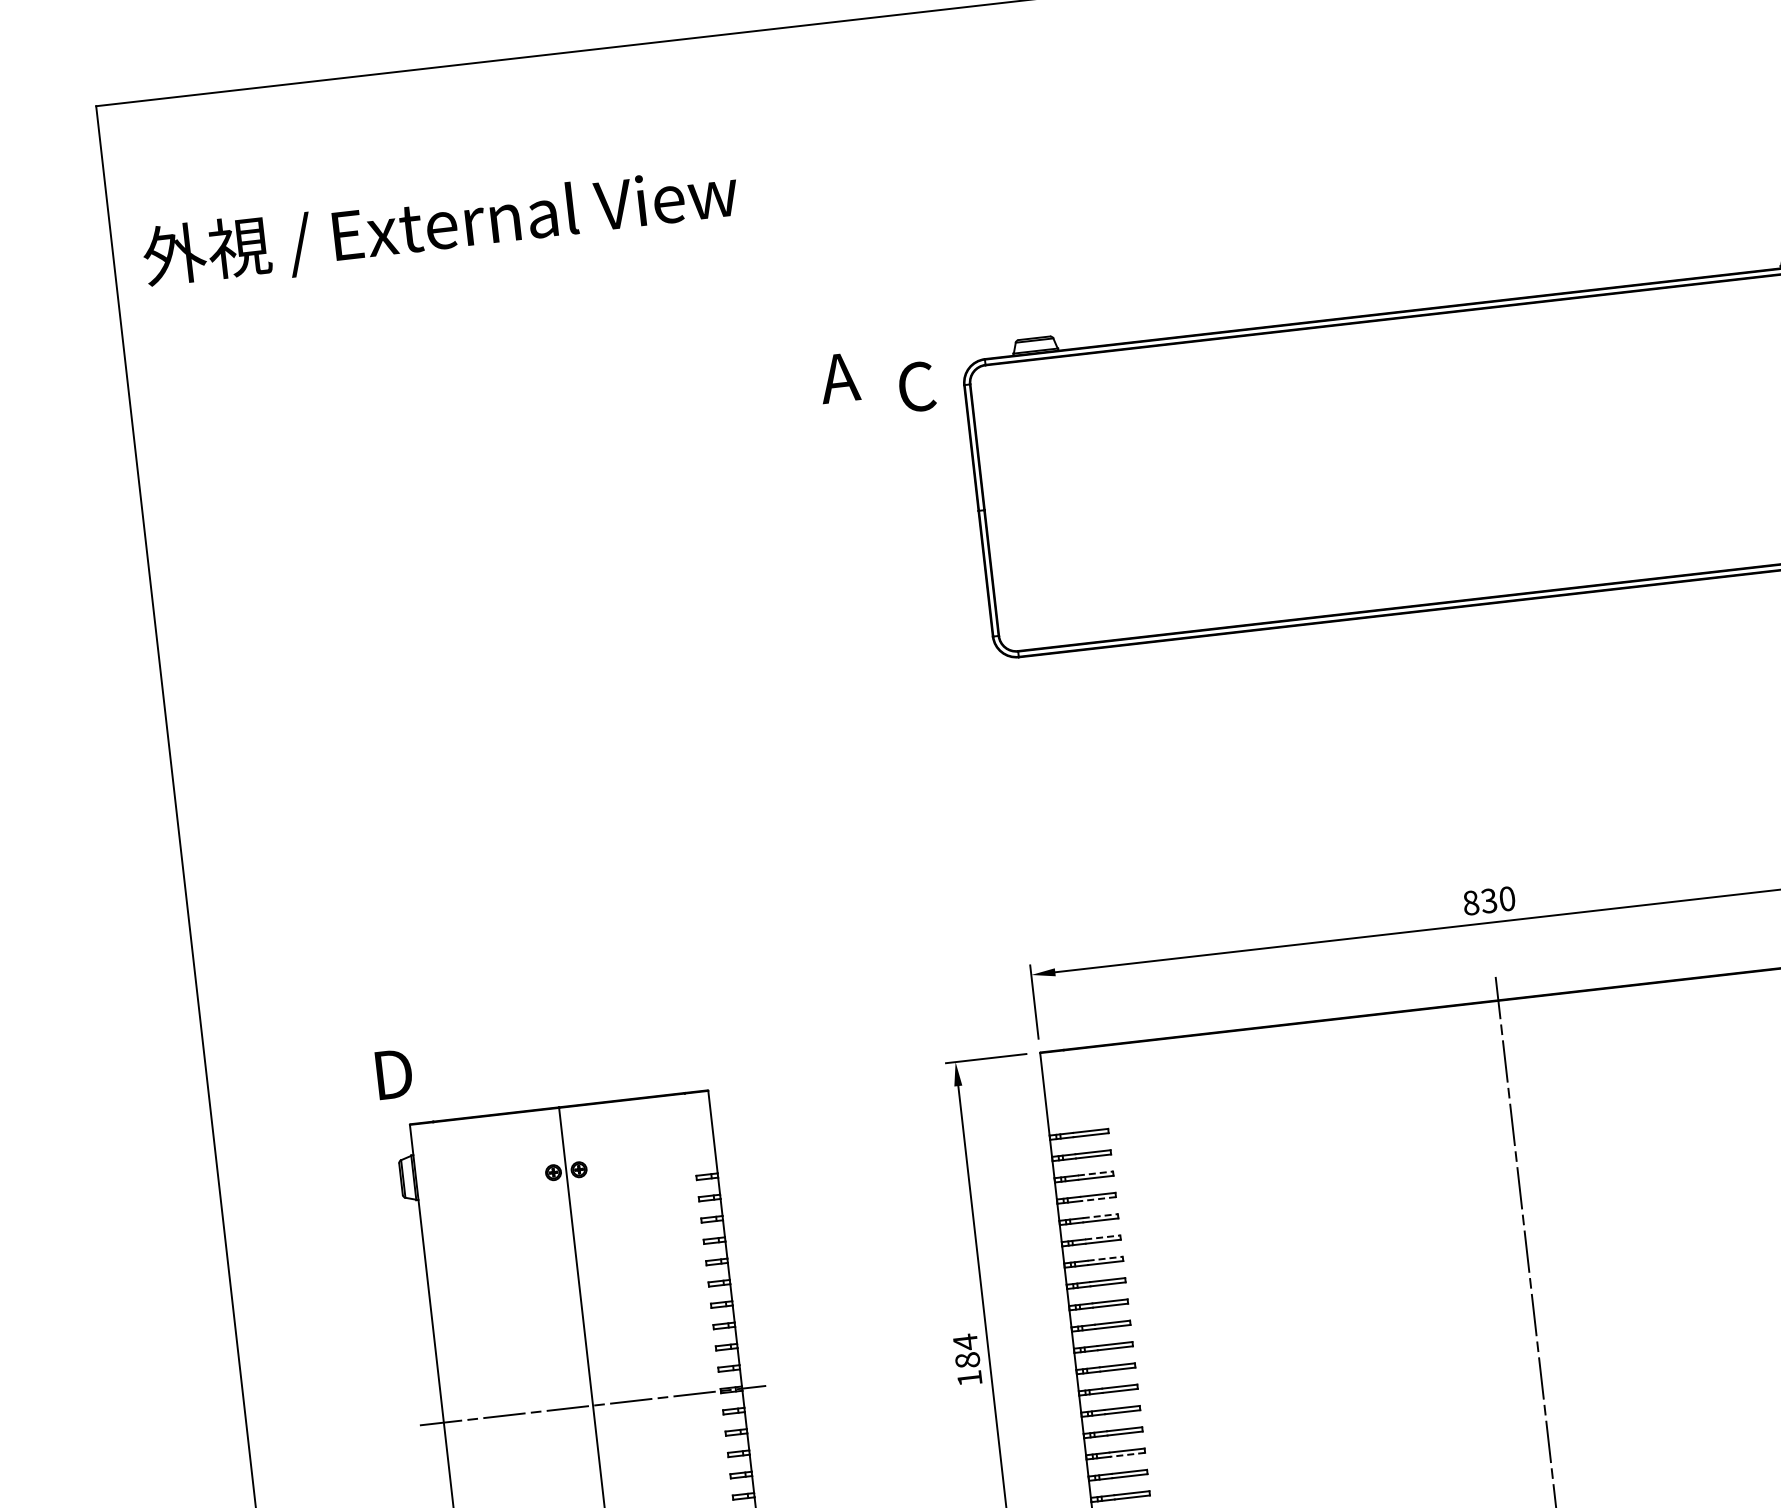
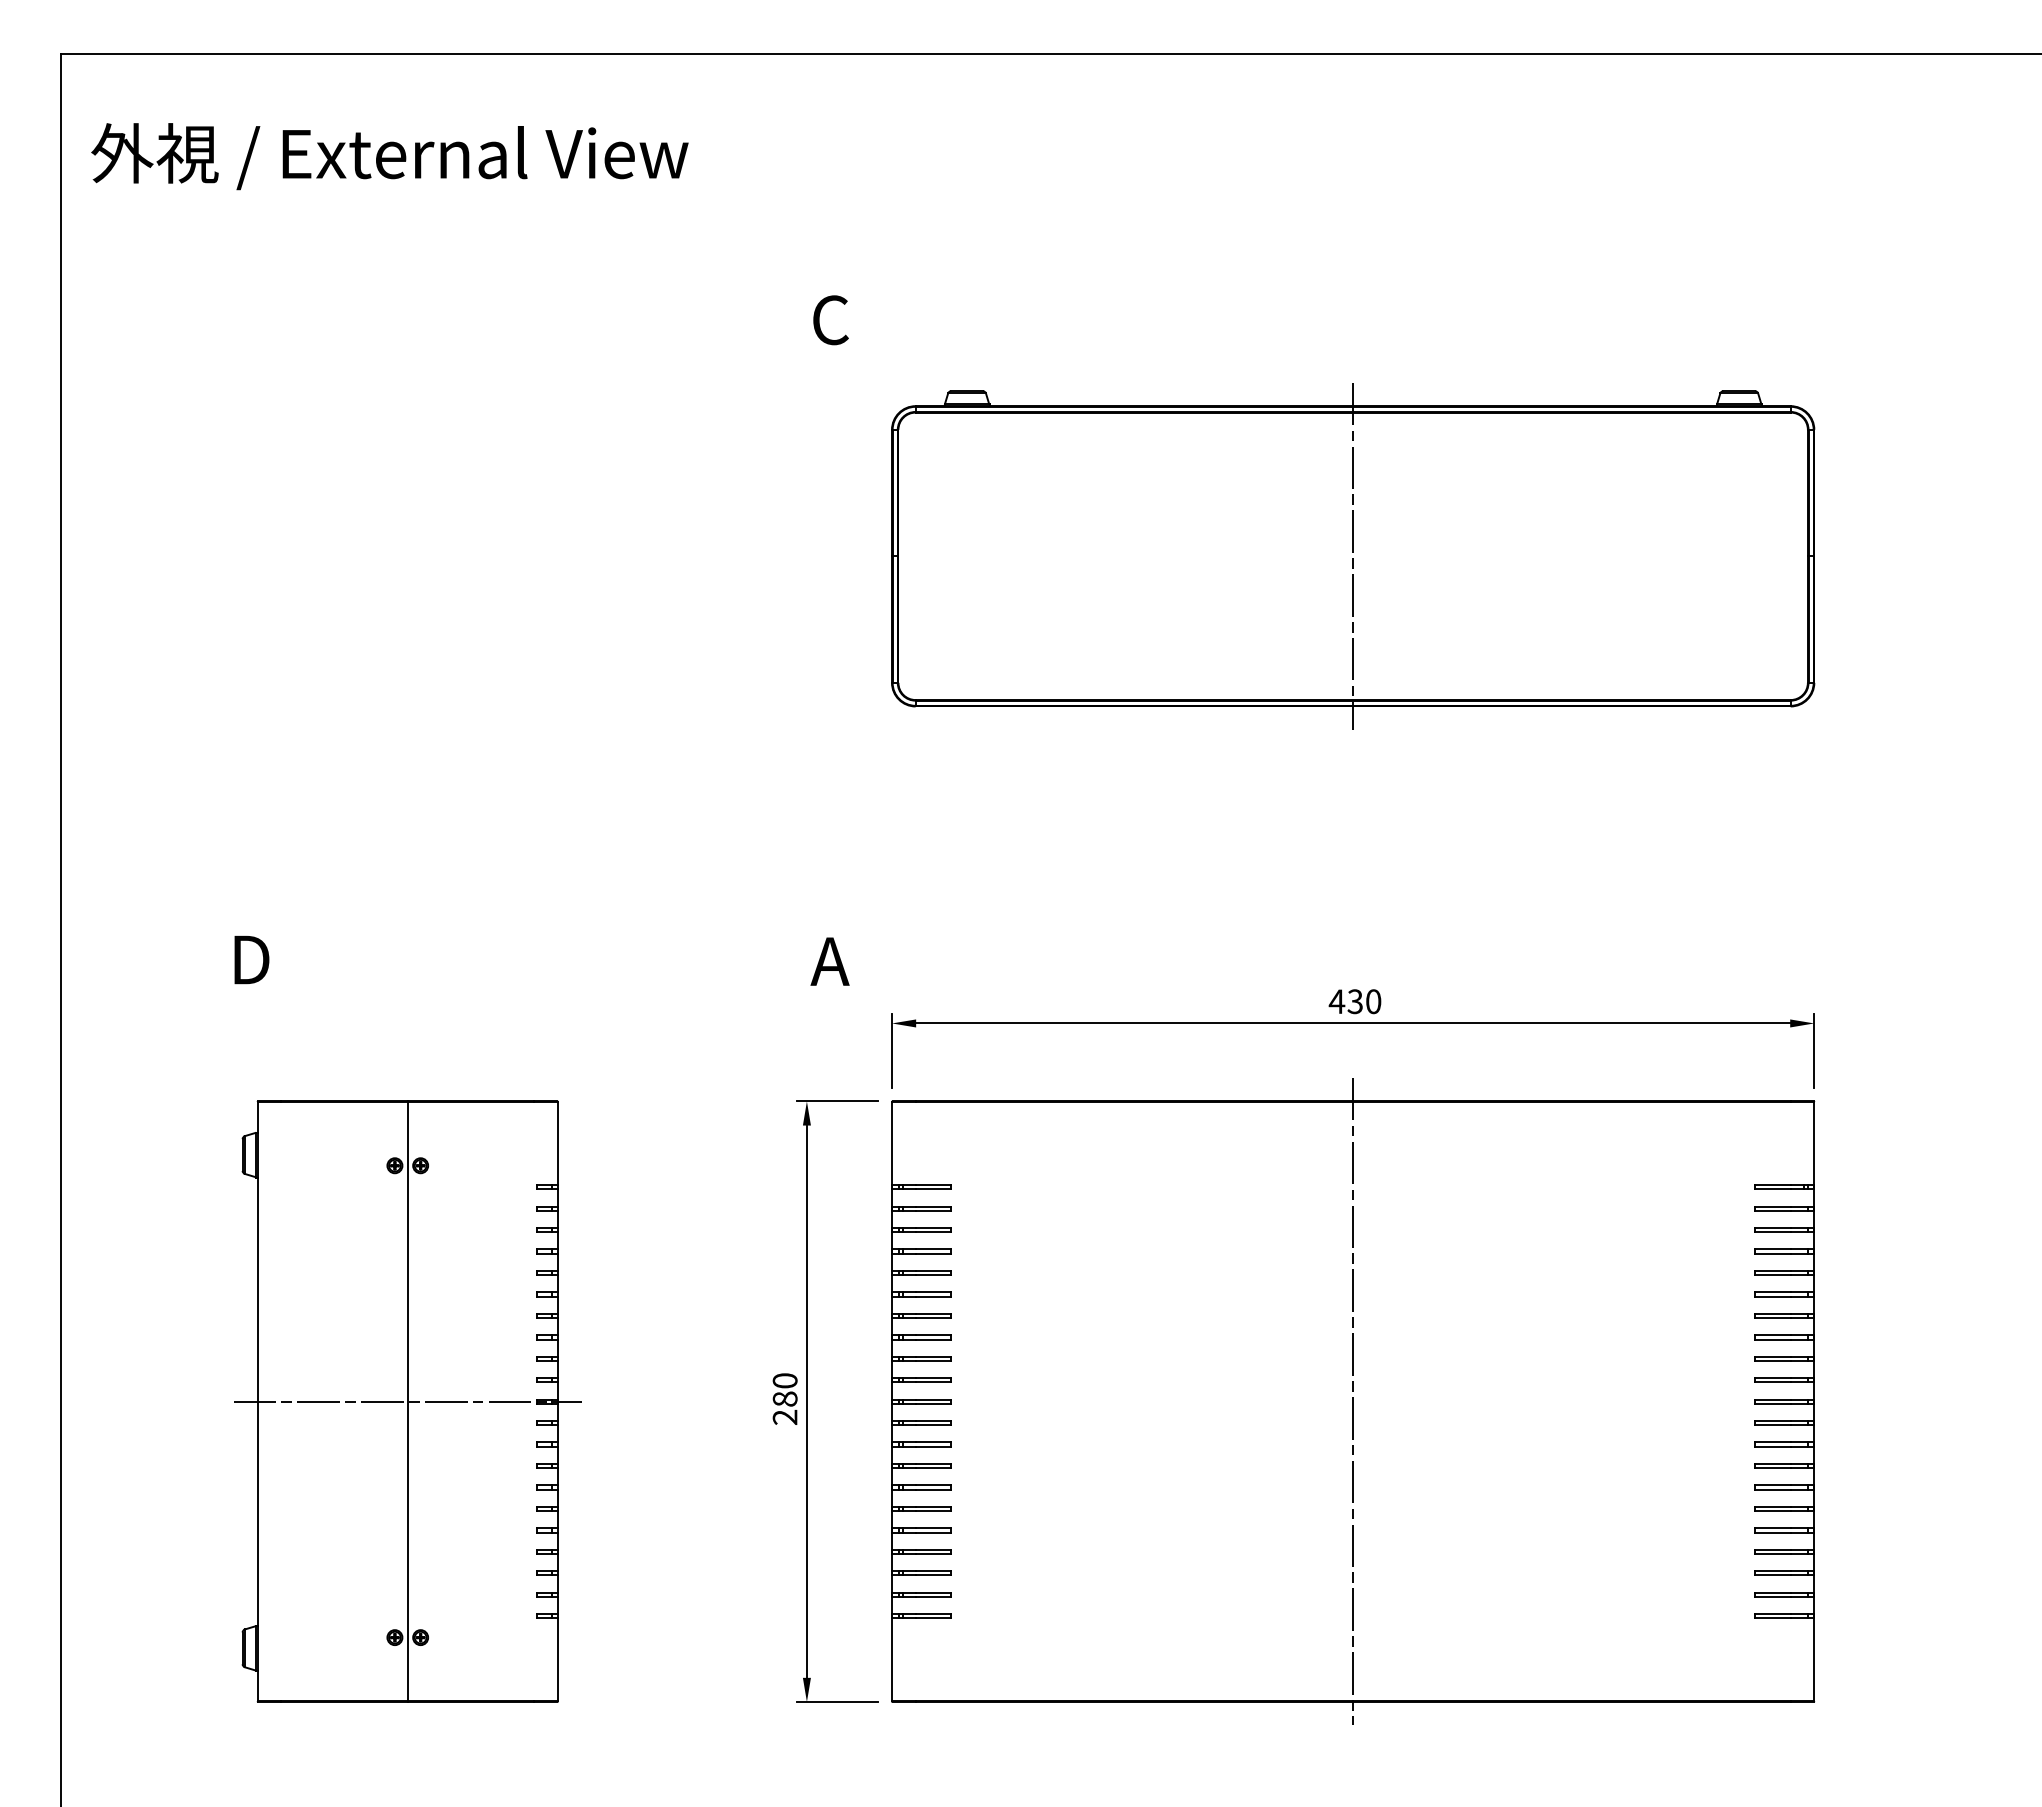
text: (440, 227) -> (389, 156), moved
text: (838, 377) -> (829, 961), moved
text: (916, 387) -> (830, 320), moved
line: (1436, 457) -> (1353, 555), added
text: (1470, 902) -> (1336, 1001), 830 -> 430
text: (394, 1074) -> (251, 960), moved
line: (1095, 1173) -> (933, 1227), dashed -> solid
line: (1098, 1198) -> (933, 1253), dashed -> solid
line: (1100, 1215) -> (933, 1270), dashed -> solid
line: (1103, 1237) -> (933, 1292), dashed -> solid
line: (1105, 1258) -> (933, 1313), dashed -> solid
text: (966, 1359) -> (784, 1398), 184 -> 280
line: (1127, 1455) -> (933, 1511), dashed -> solid

